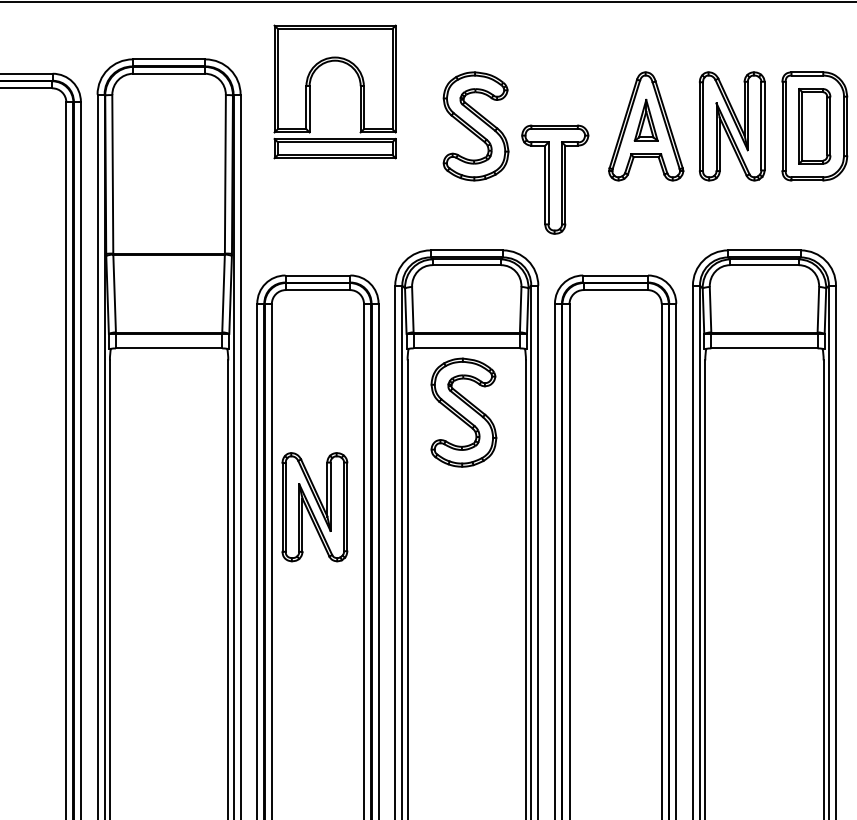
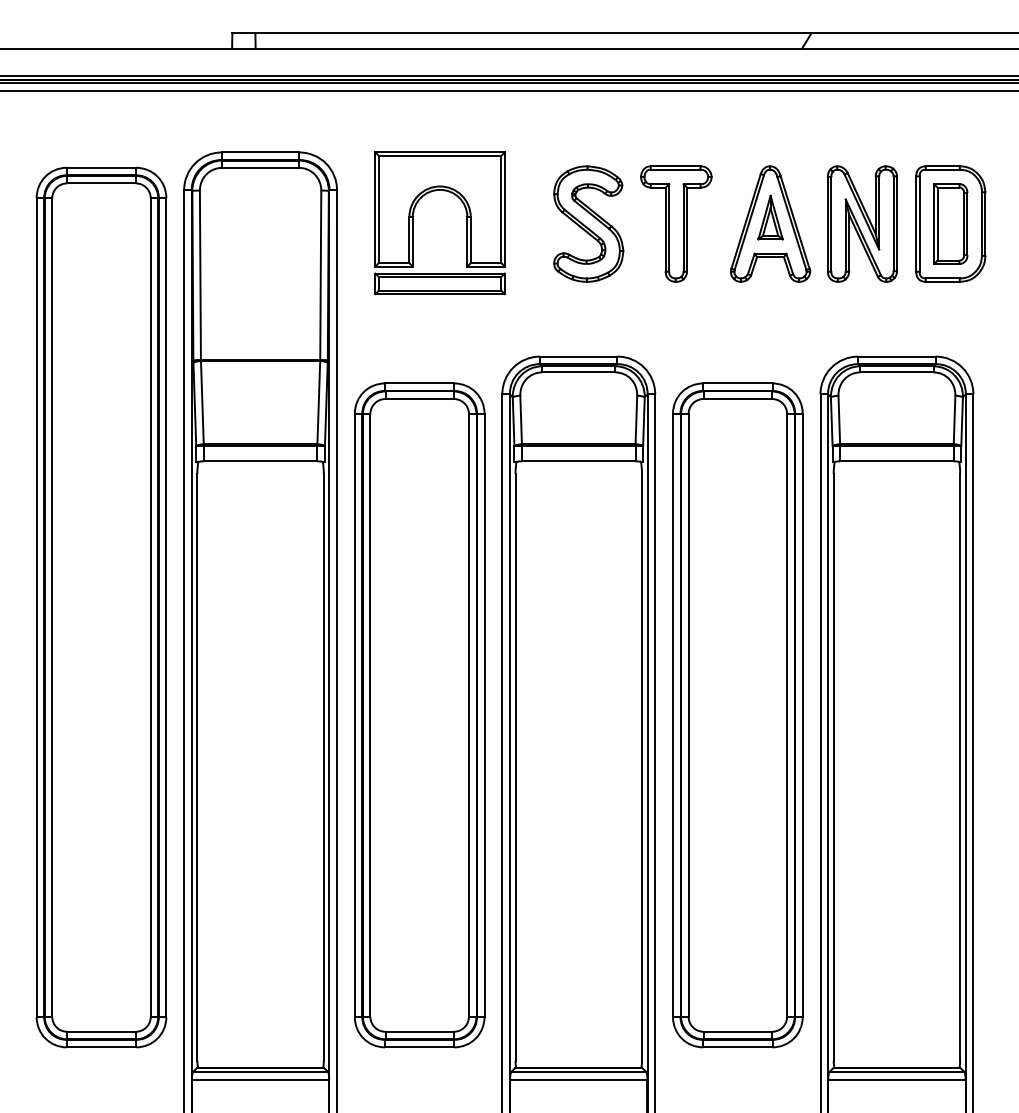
part: (310, 92) -> (413, 223), moved
part: (555, 179) -> (676, 223), moved
part: (463, 412) -> (575, 529), removed
part: (314, 506) -> (416, 630), removed

